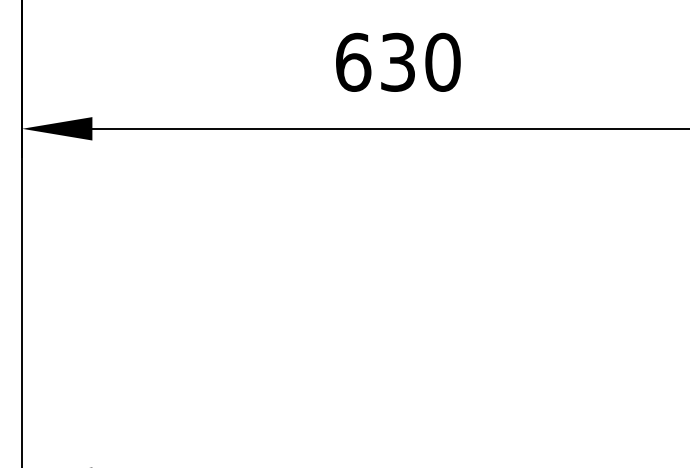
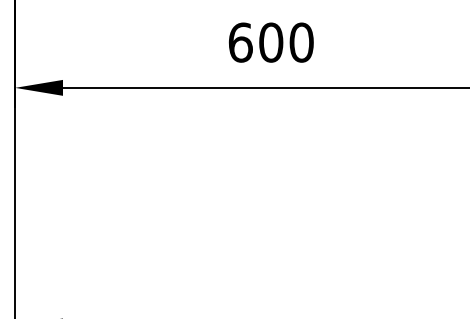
text: (398, 62) -> (271, 42), 630 -> 600

